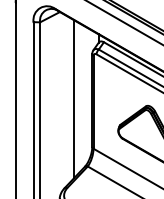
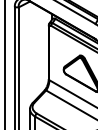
line: (74, 98) -> (38, 51), removed

